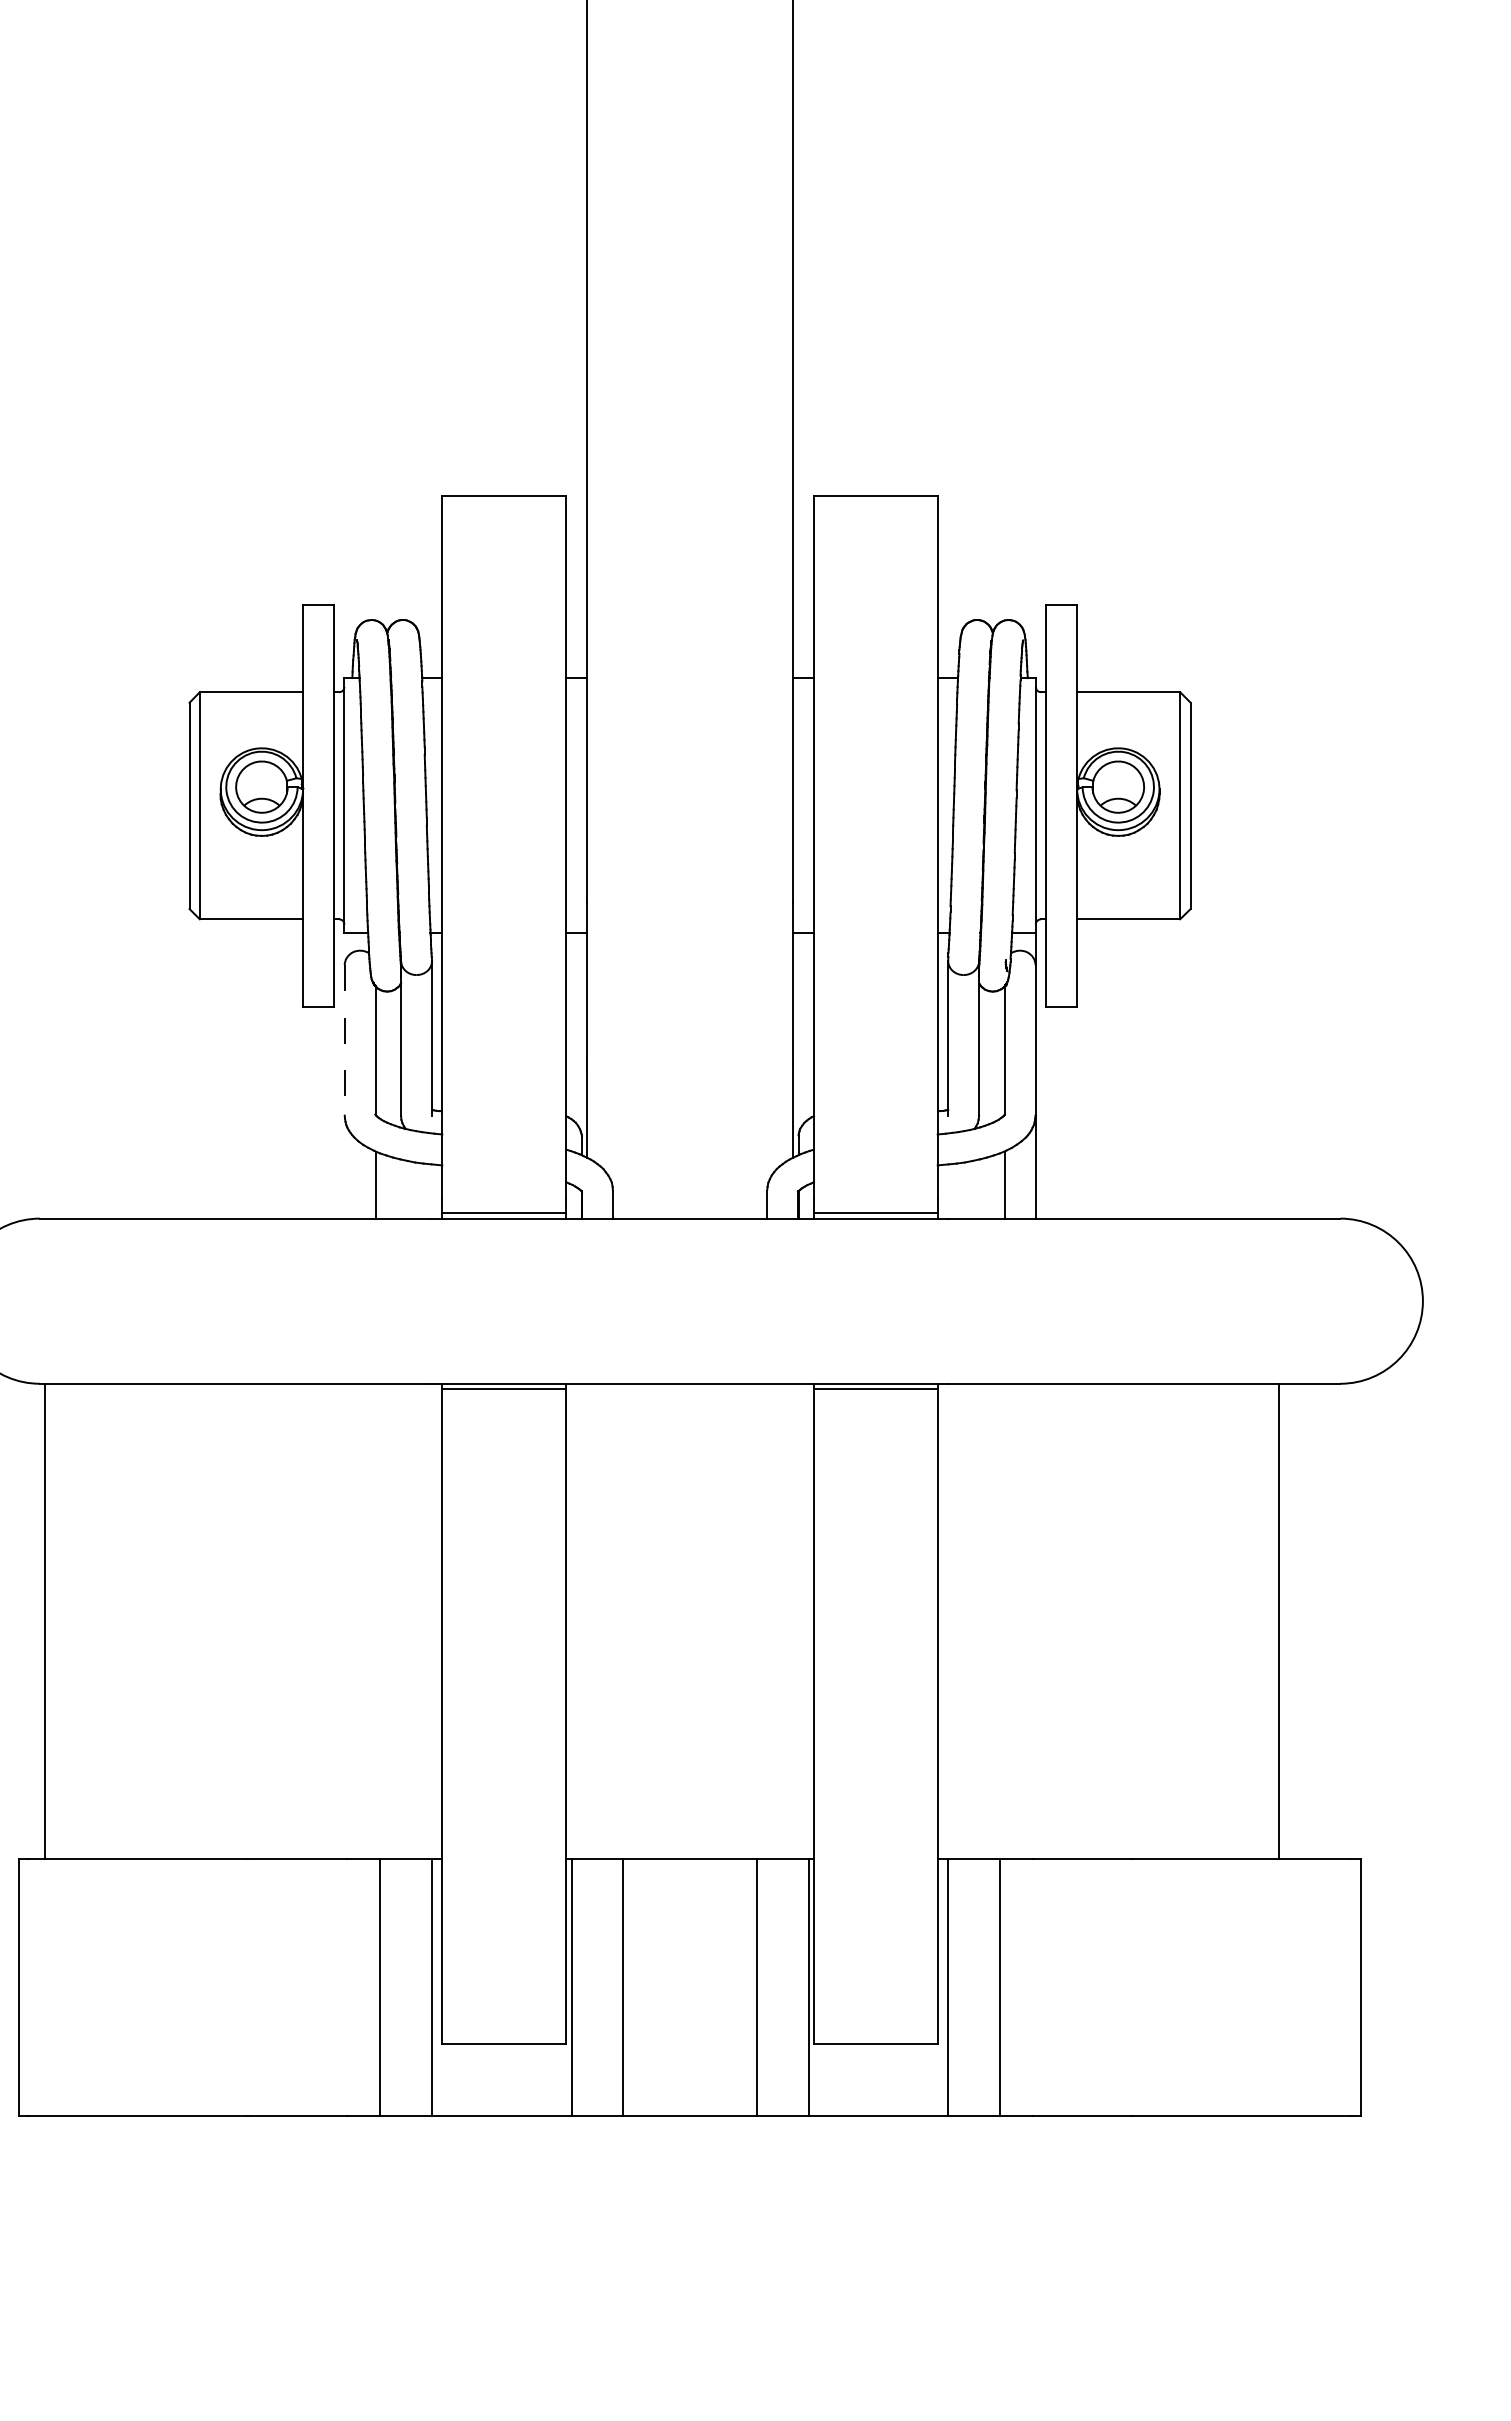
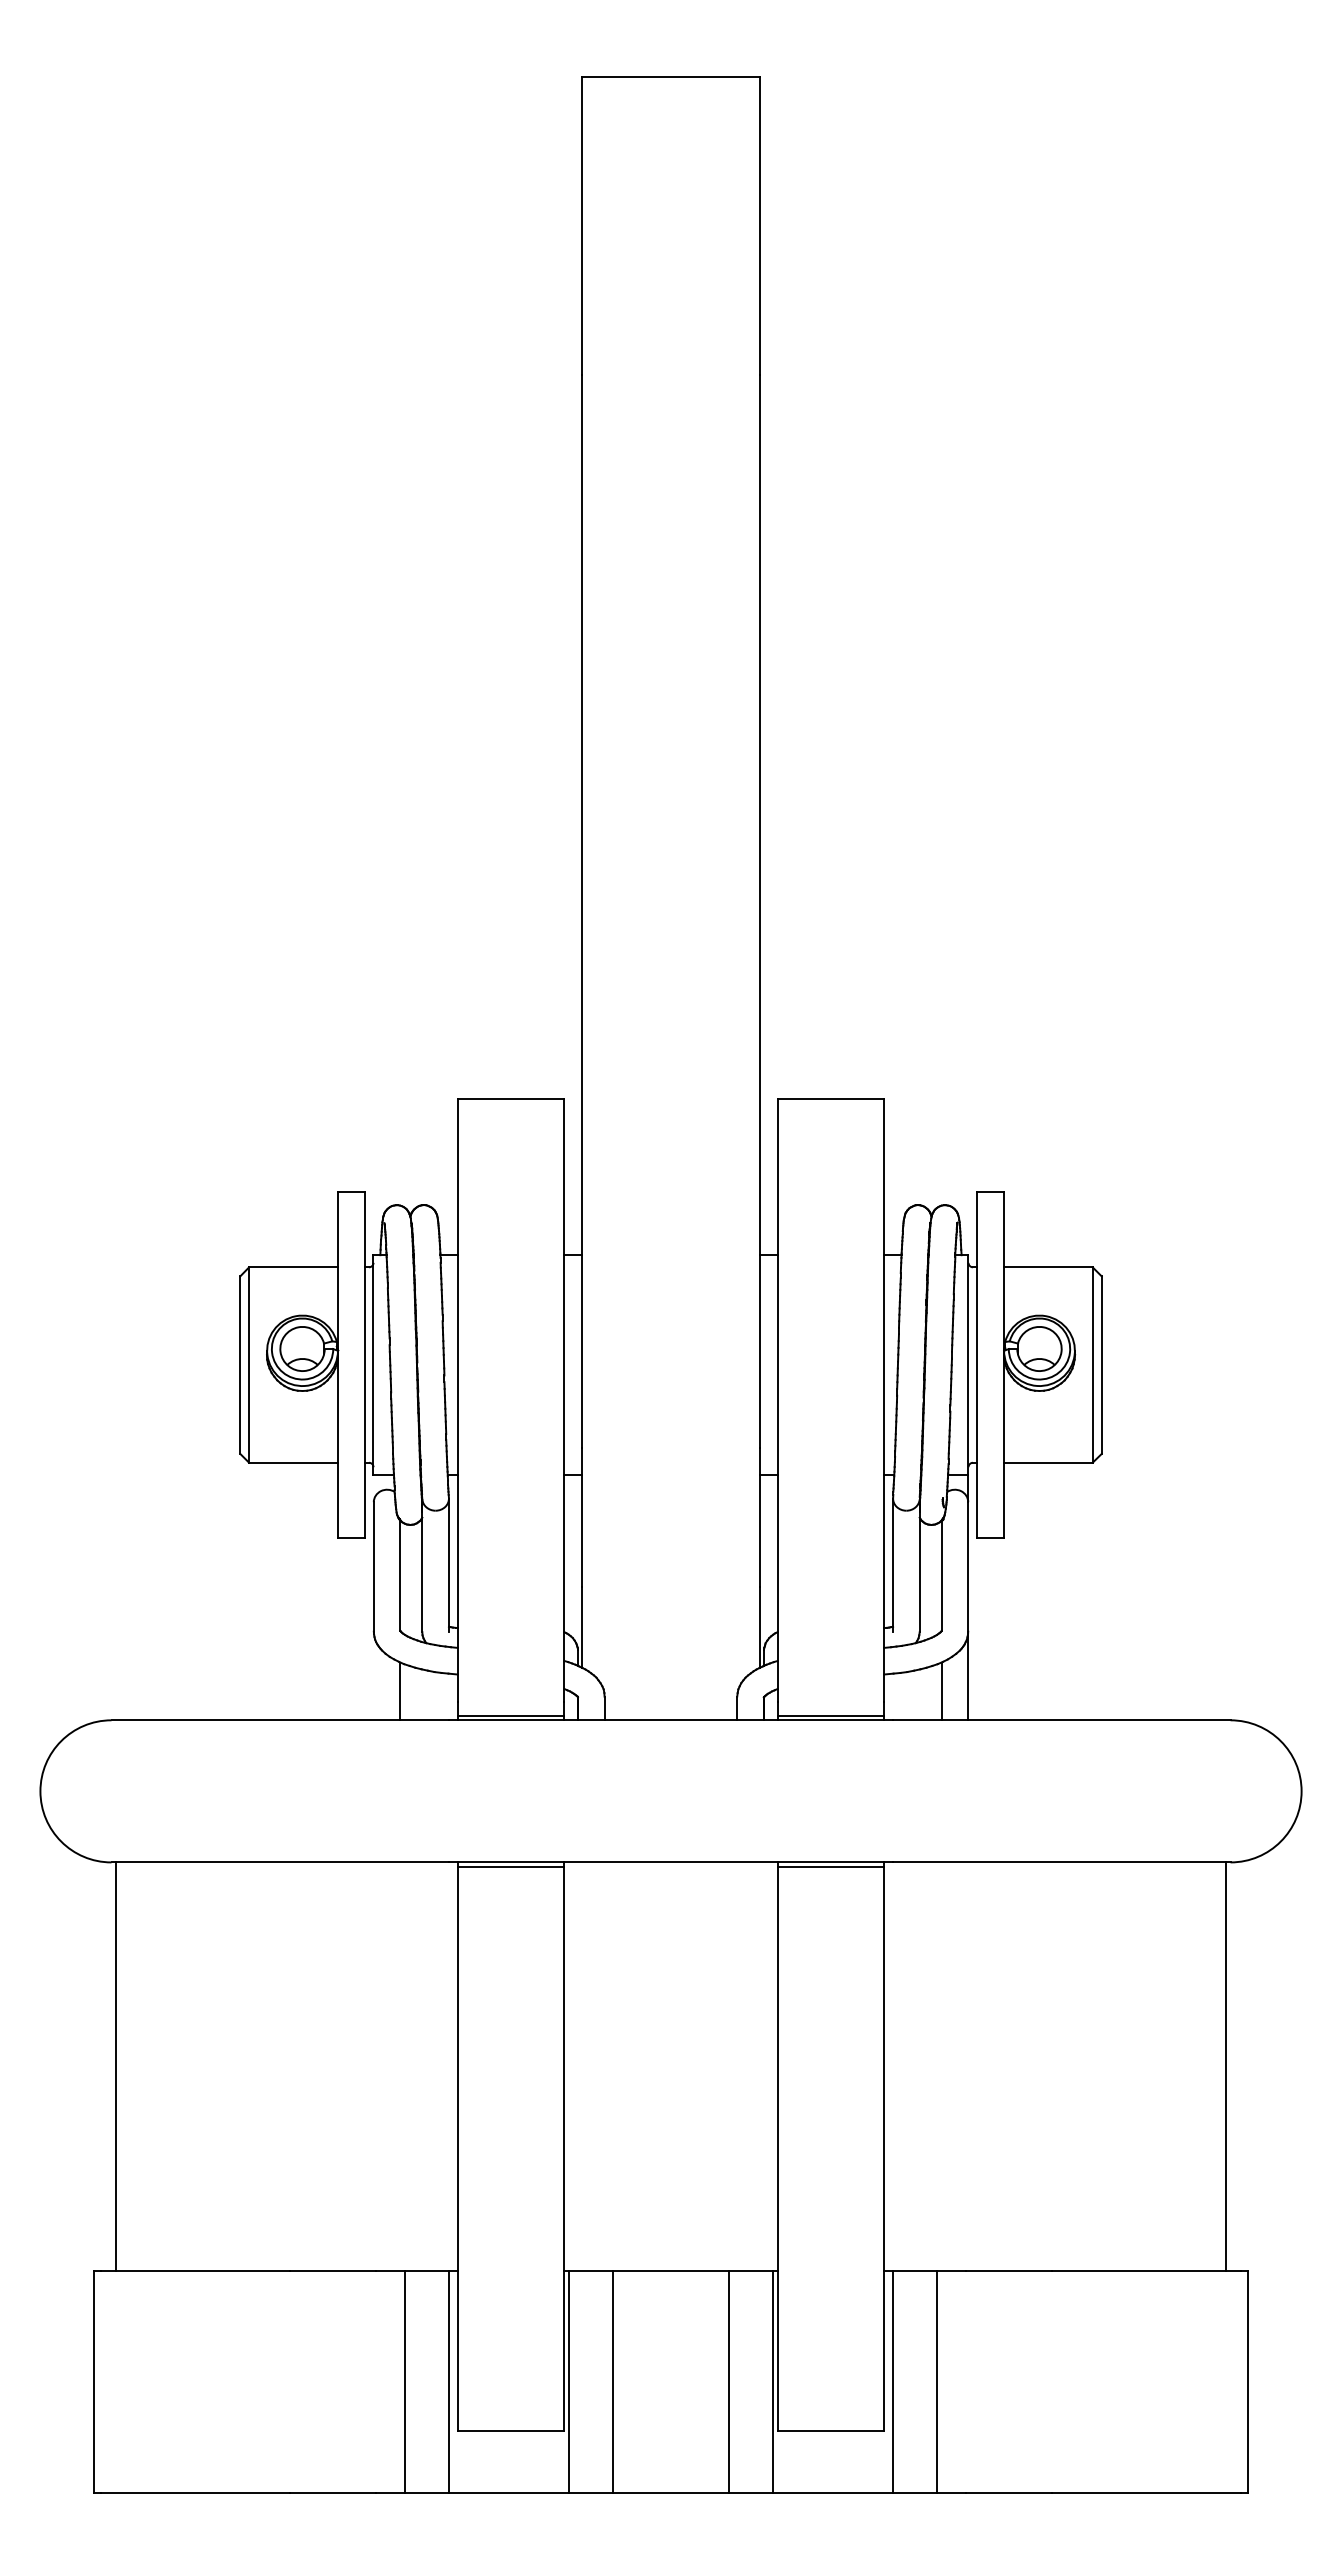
line: (344, 1039) -> (373, 1566), dashed -> solid
line: (1279, 1620) -> (1226, 2066), moved

